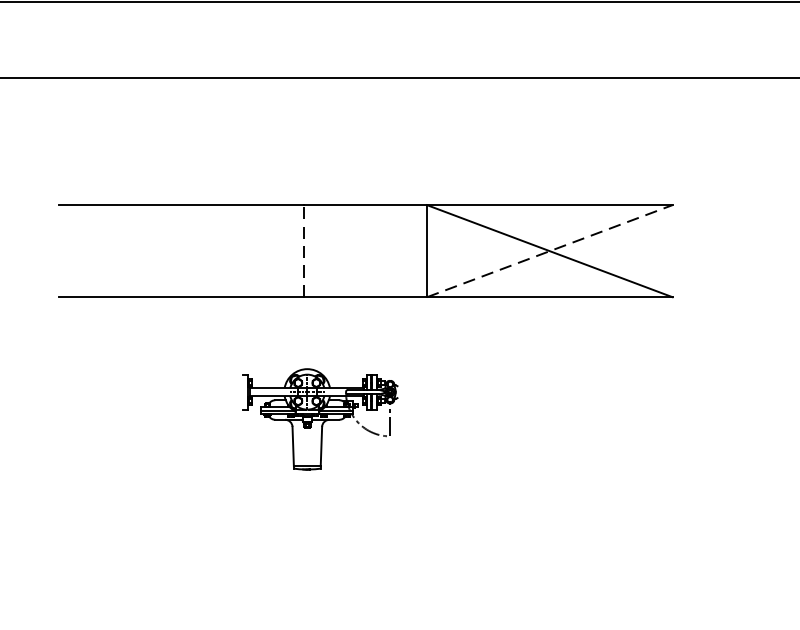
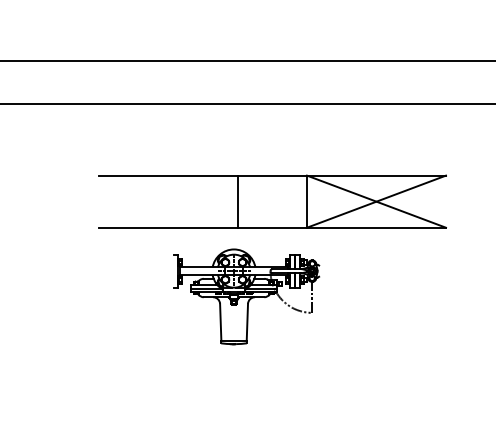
line: (304, 250) -> (237, 201), dashed -> solid
line: (549, 250) -> (376, 201), dashed -> solid
part: (320, 418) -> (246, 296), size x1.67

